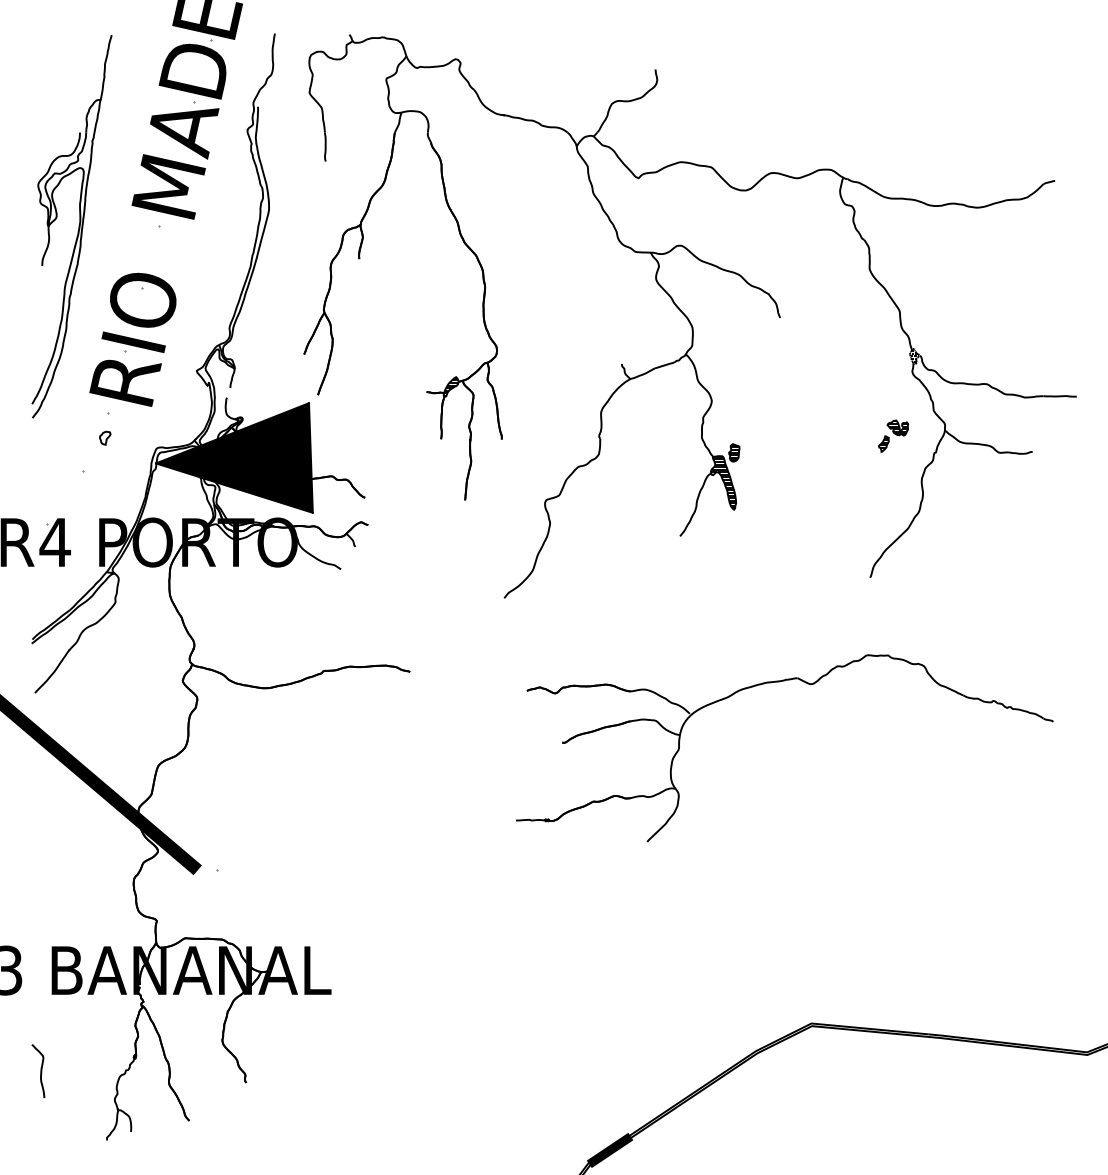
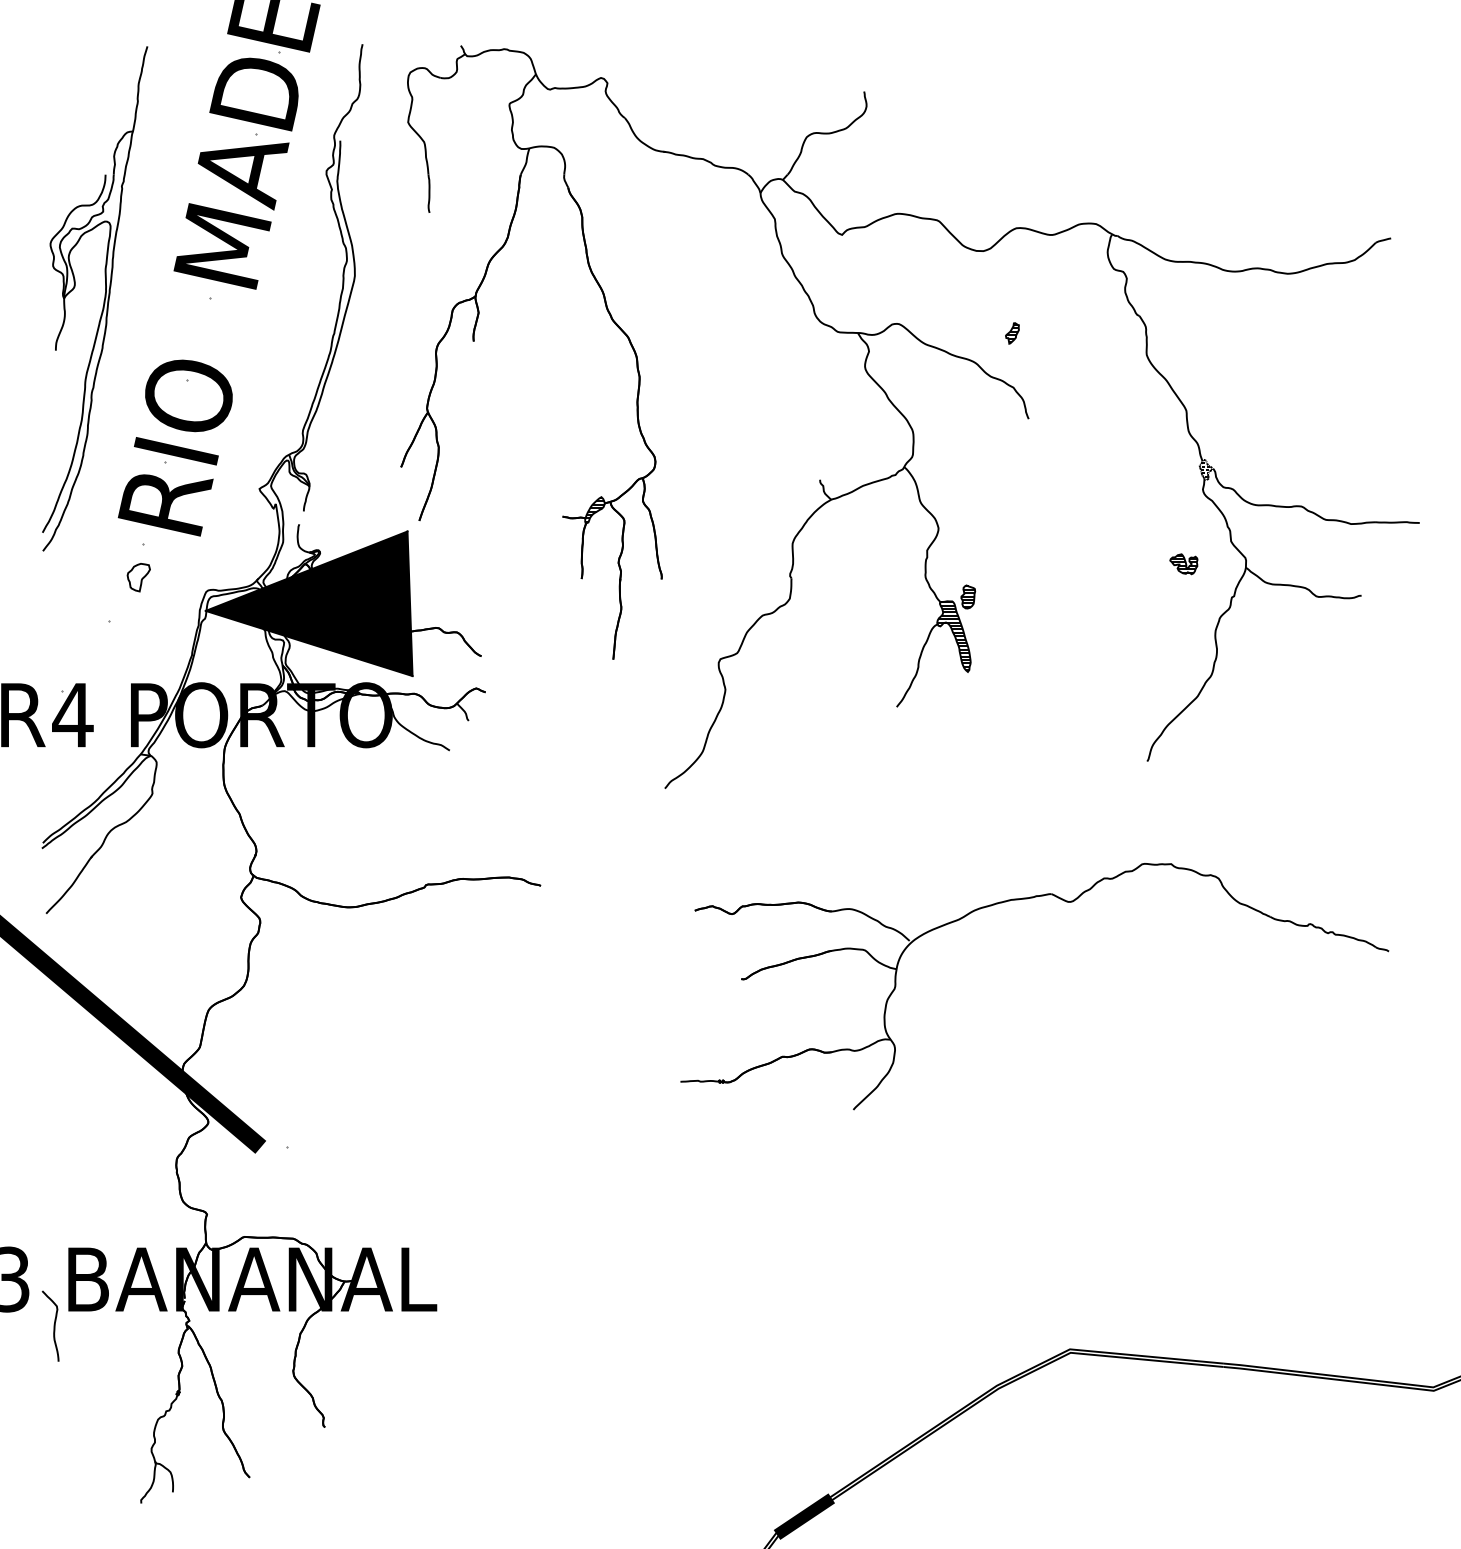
part: (104, 438) -> (138, 577), size x1.6
part: (883, 444) -> (1012, 333), moved
curve: (40, 1070) -> (53, 1325), moved

